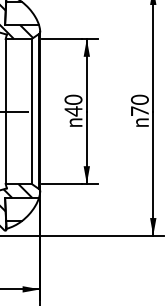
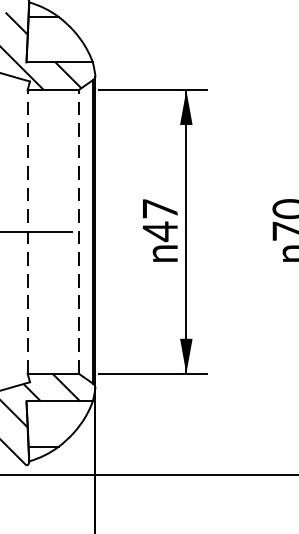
text: (73, 99) -> (160, 208), 40 -> 47
line: (5, 111) -> (27, 231), solid -> dashed
line: (31, 111) -> (78, 231), solid -> dashed

